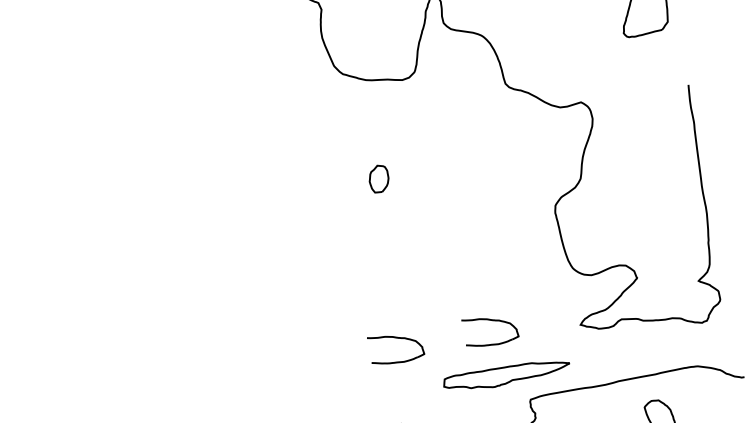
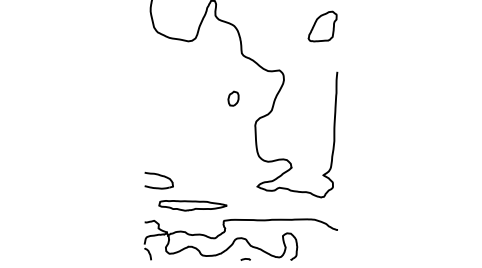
part: (378, 178) -> (233, 98), moved
part: (489, 330) -> (209, 180), removed
part: (505, 374) -> (192, 205), moved

